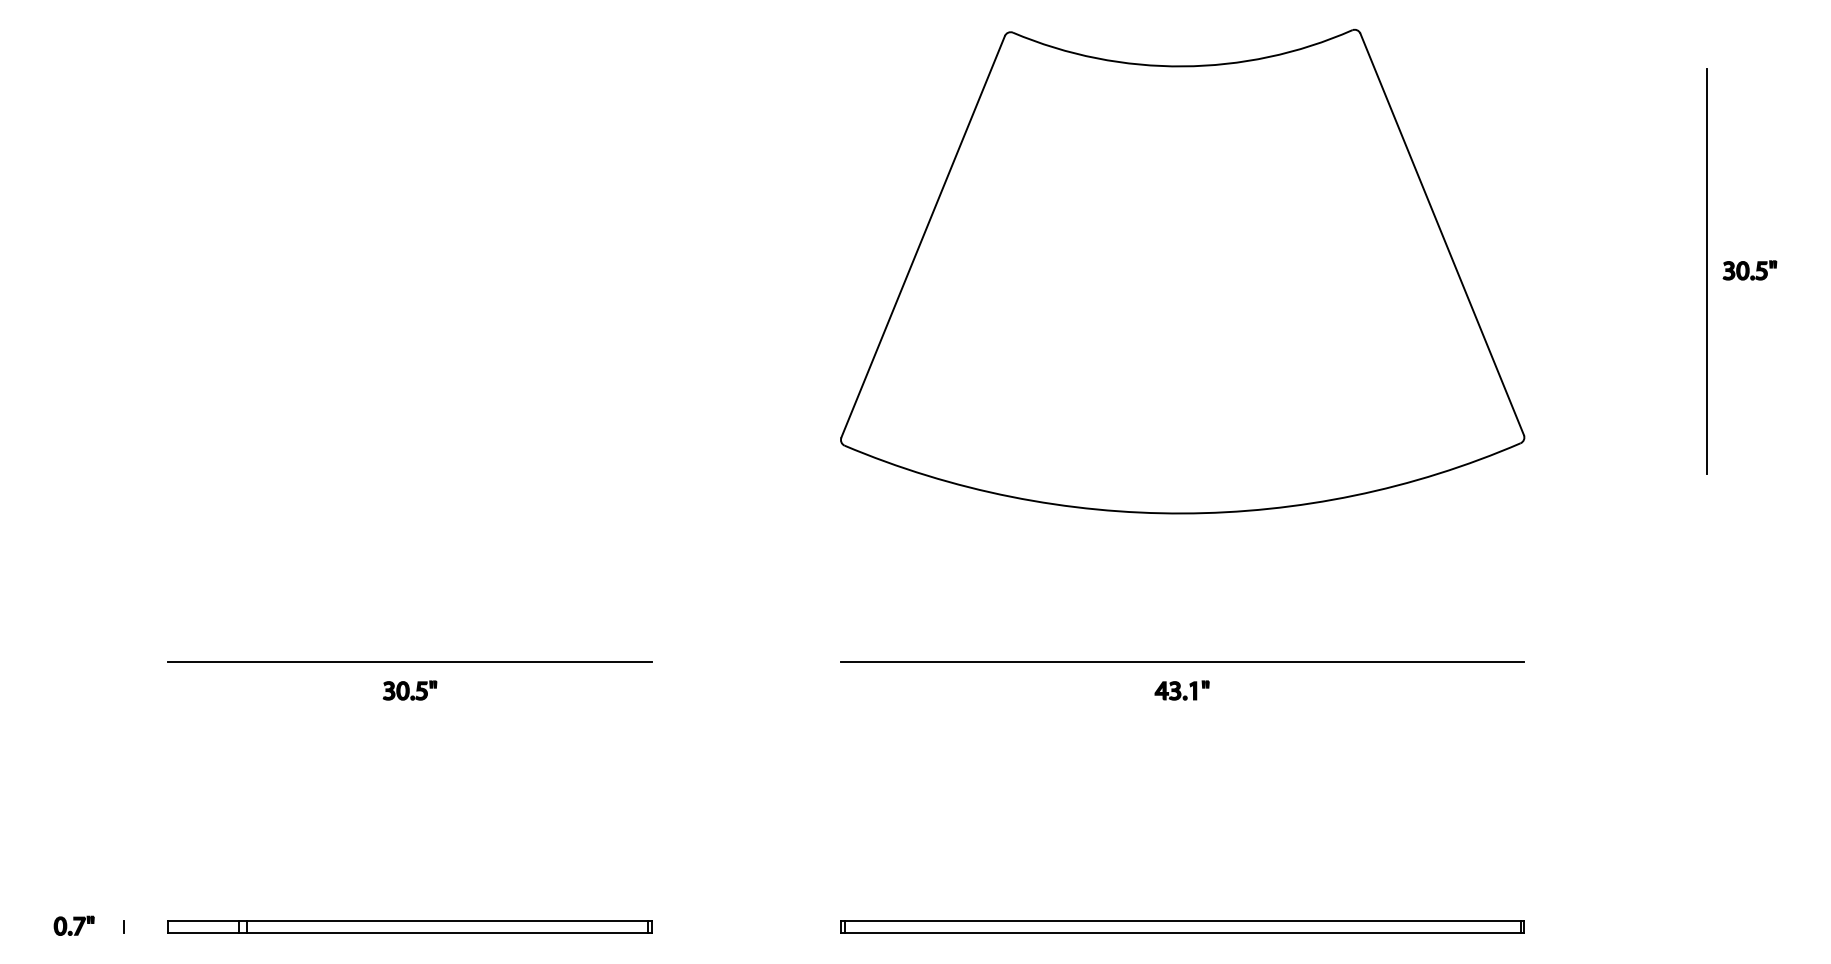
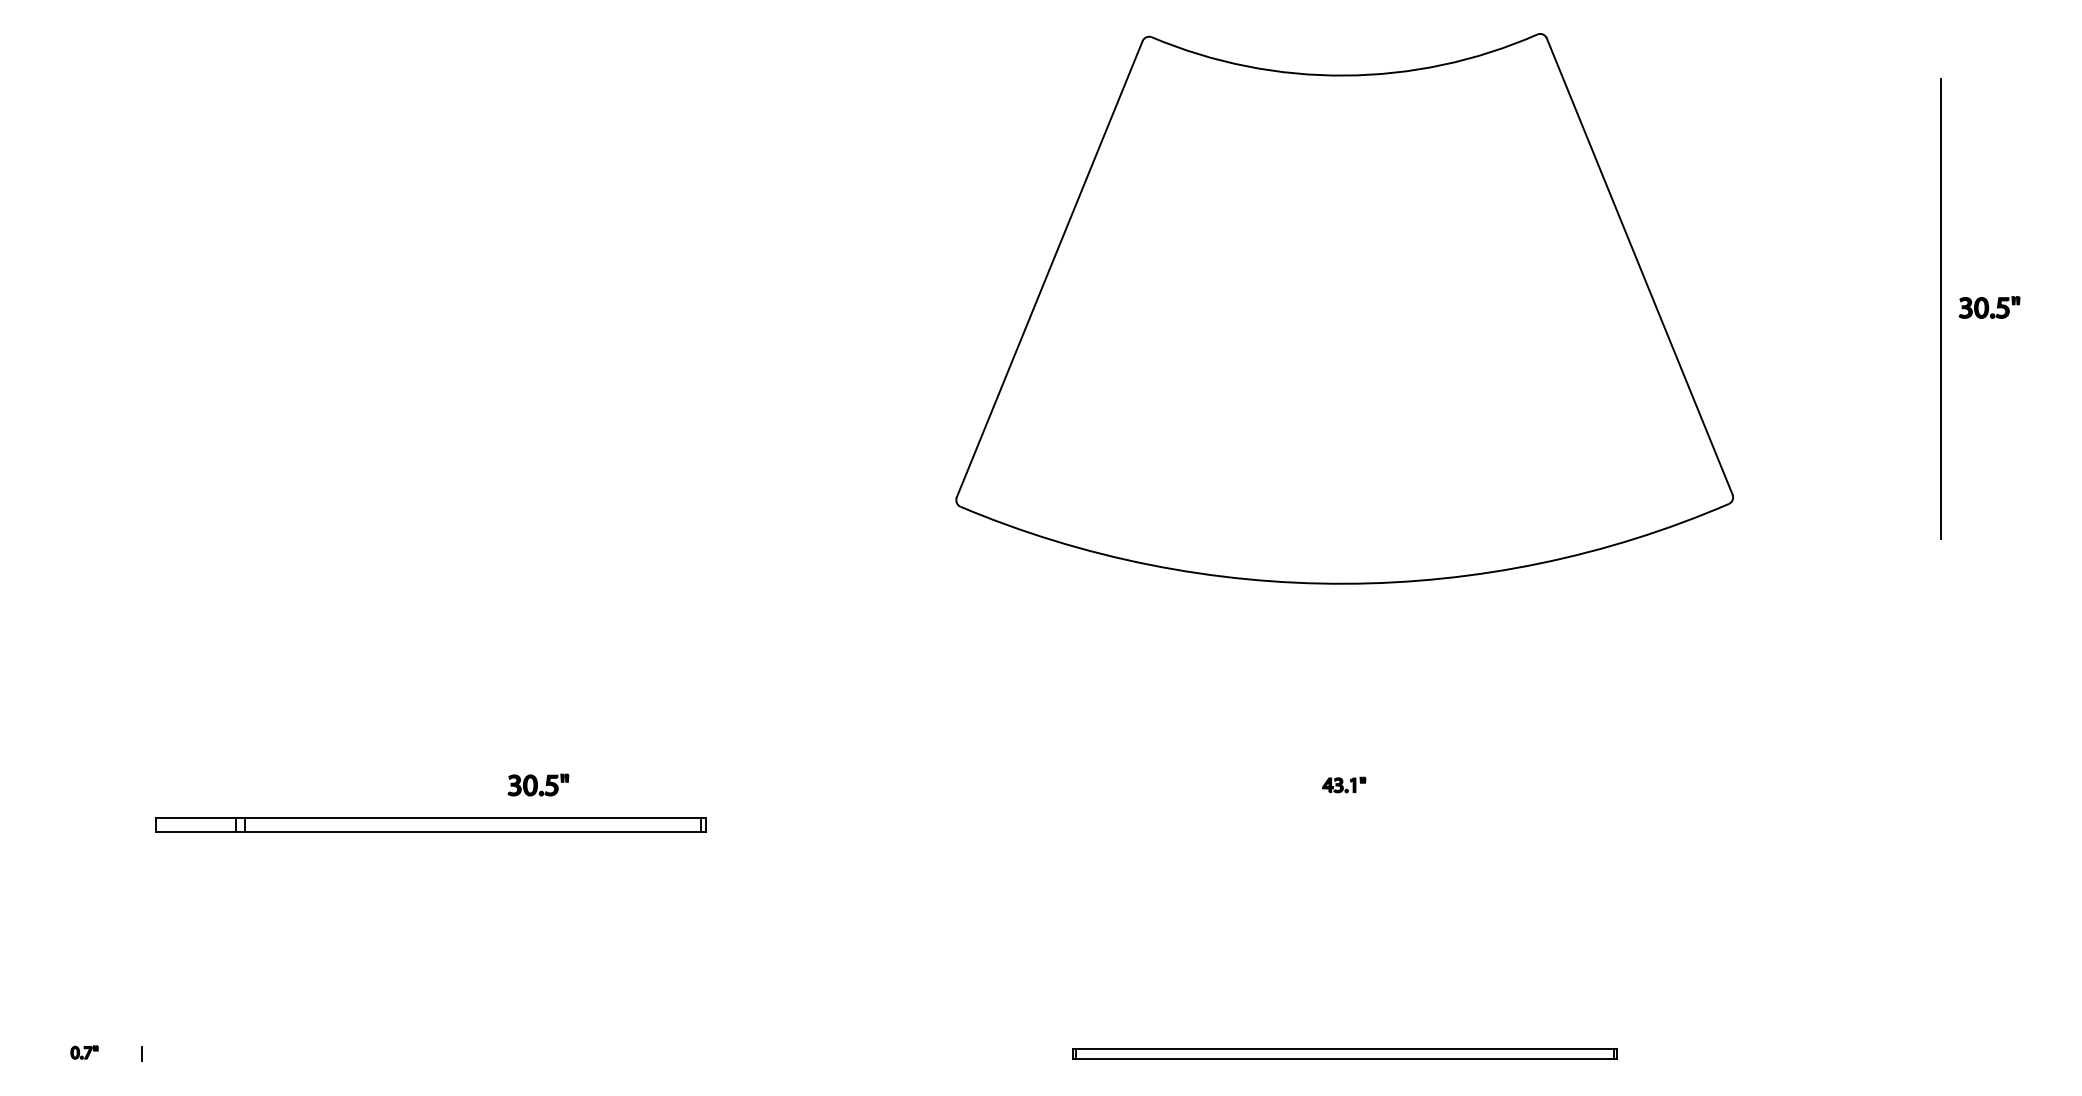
line: (410, 661) -> (466, 752), removed
line: (1182, 661) -> (1344, 752), removed
part: (410, 690) -> (538, 784), moved
part: (1182, 690) -> (1344, 784), size x0.7
part: (74, 925) -> (84, 1052), size x0.6
part: (410, 926) -> (430, 824), moved
part: (1182, 926) -> (1344, 1053), size x0.7

